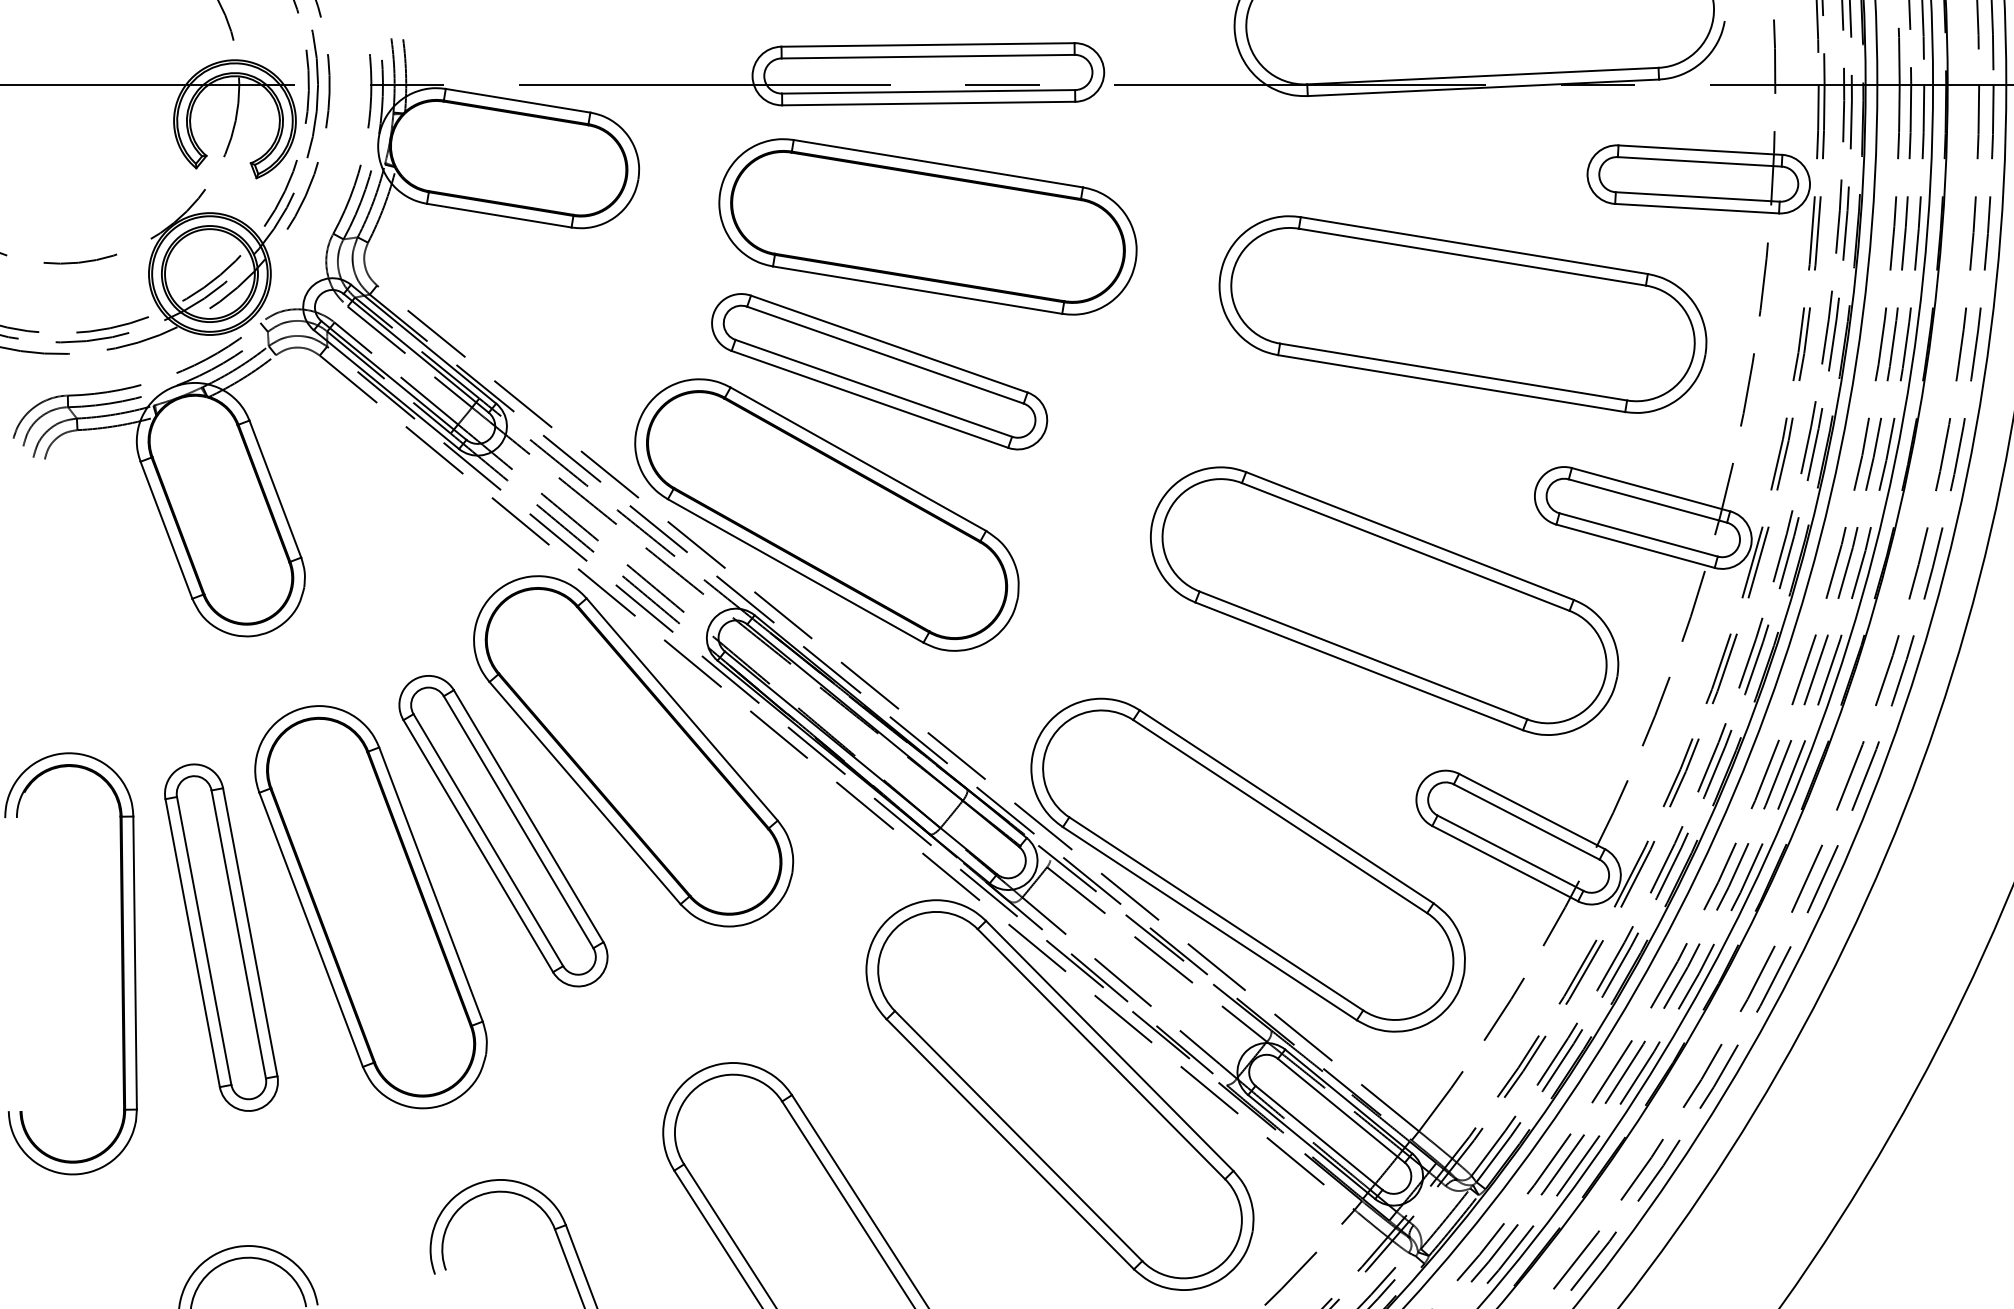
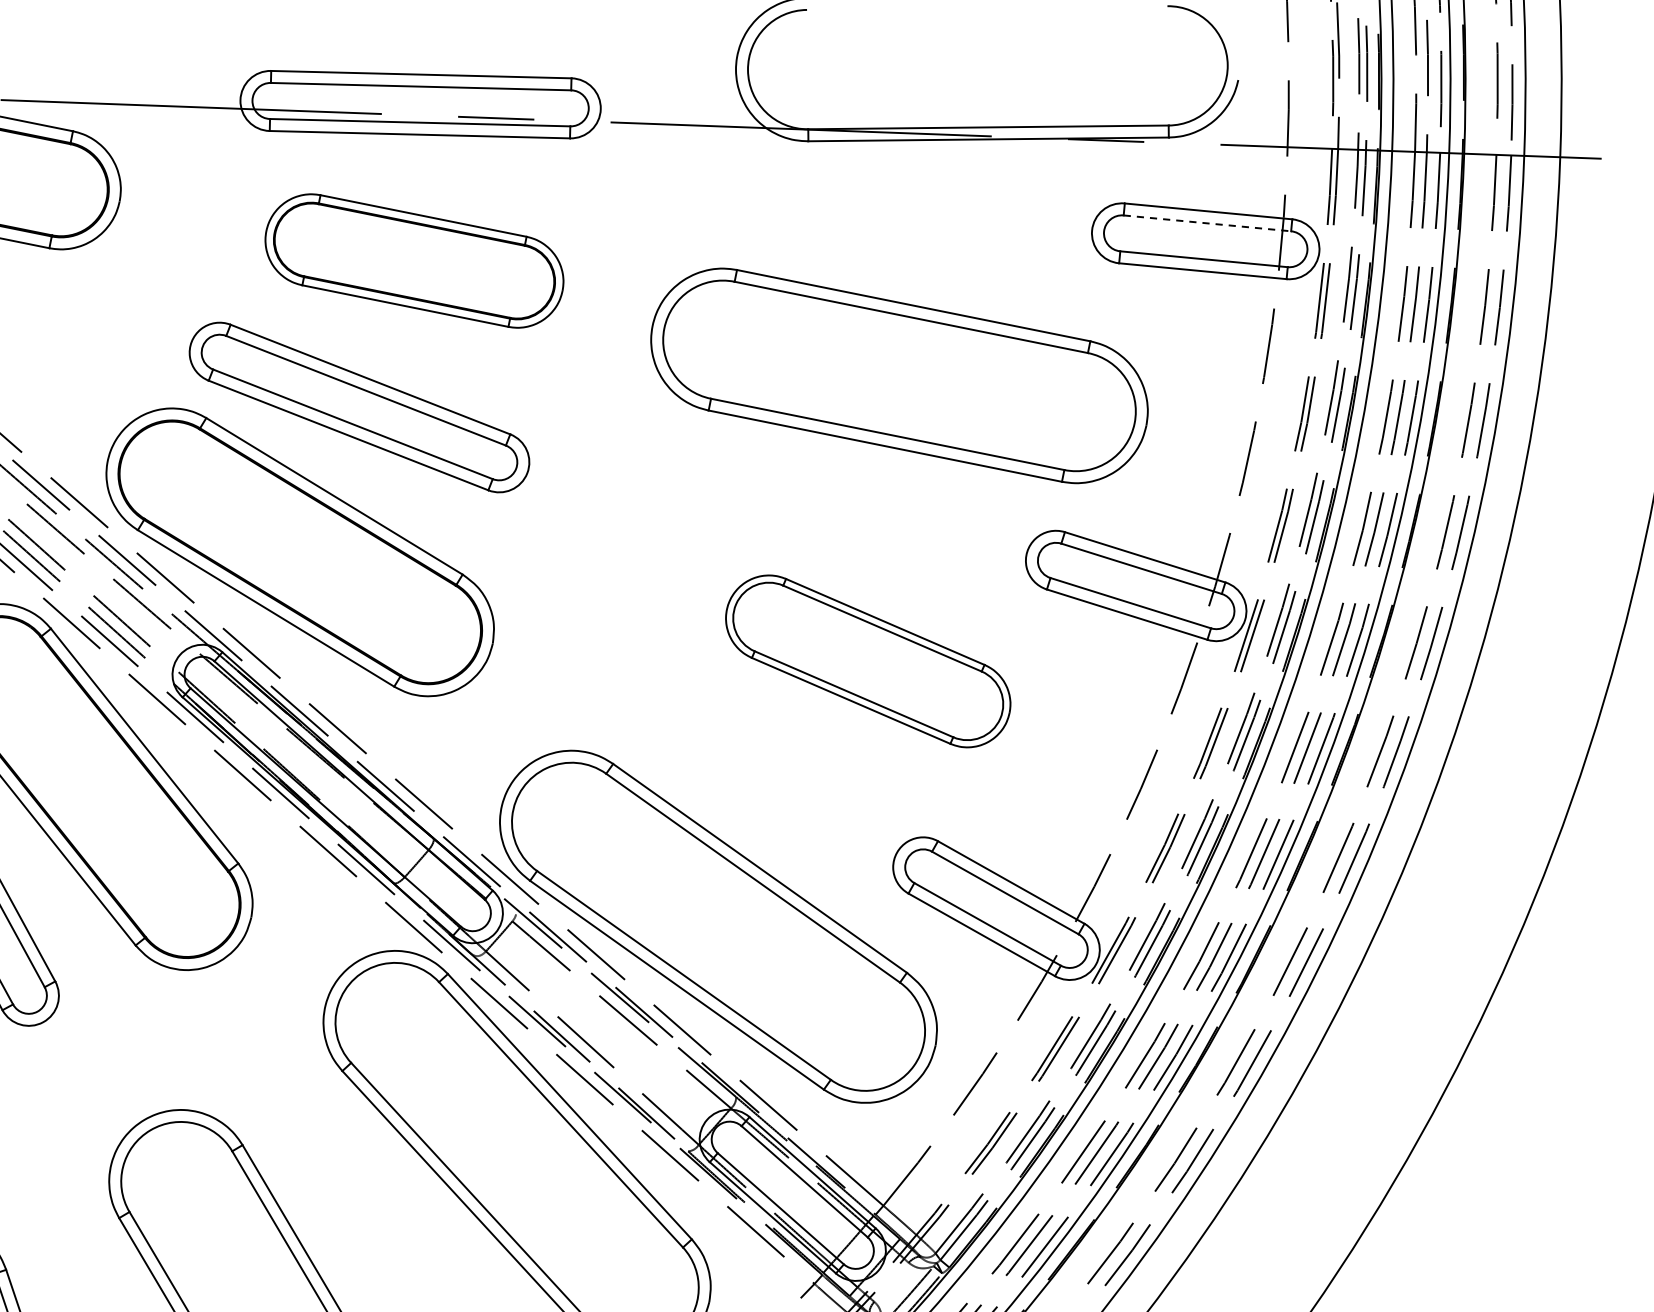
line: (1700, 161) -> (1208, 223), solid -> dashed
part: (927, 226) -> (414, 260), size x0.7
part: (1462, 314) -> (898, 375), moved
part: (1384, 600) -> (868, 660), size x0.6

